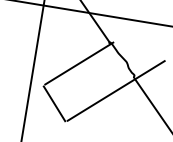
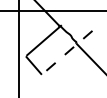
line: (116, 90) -> (67, 52), solid -> dashed

